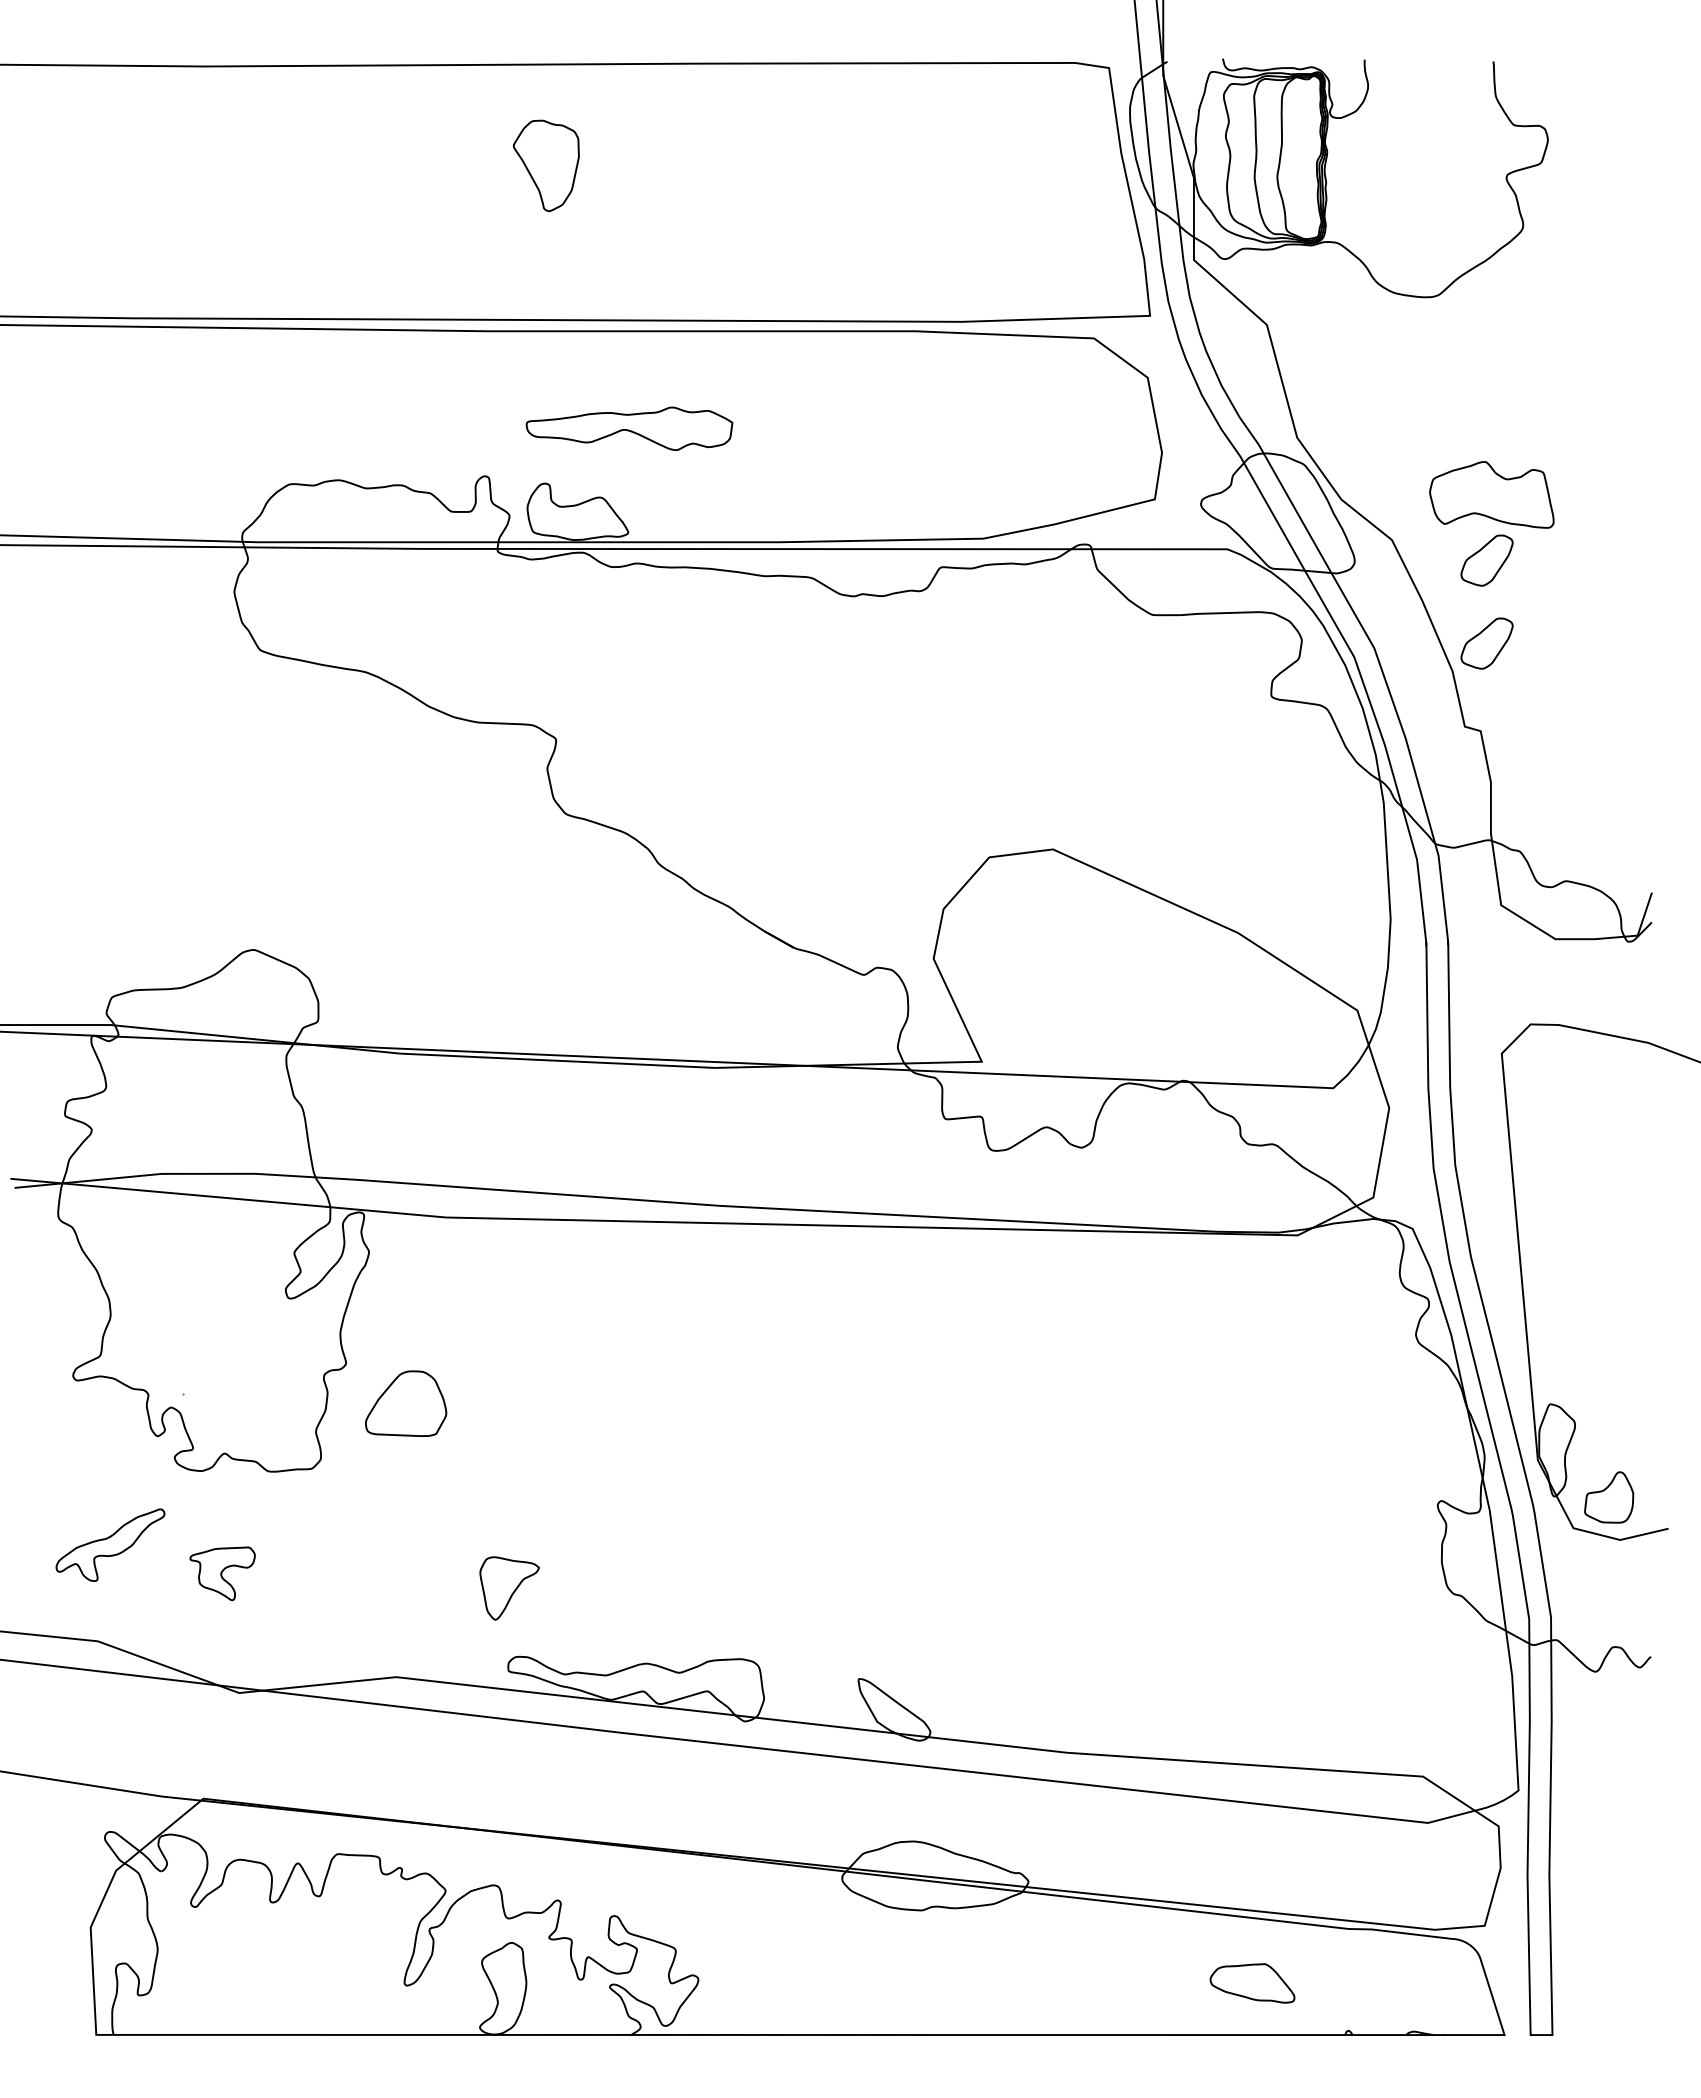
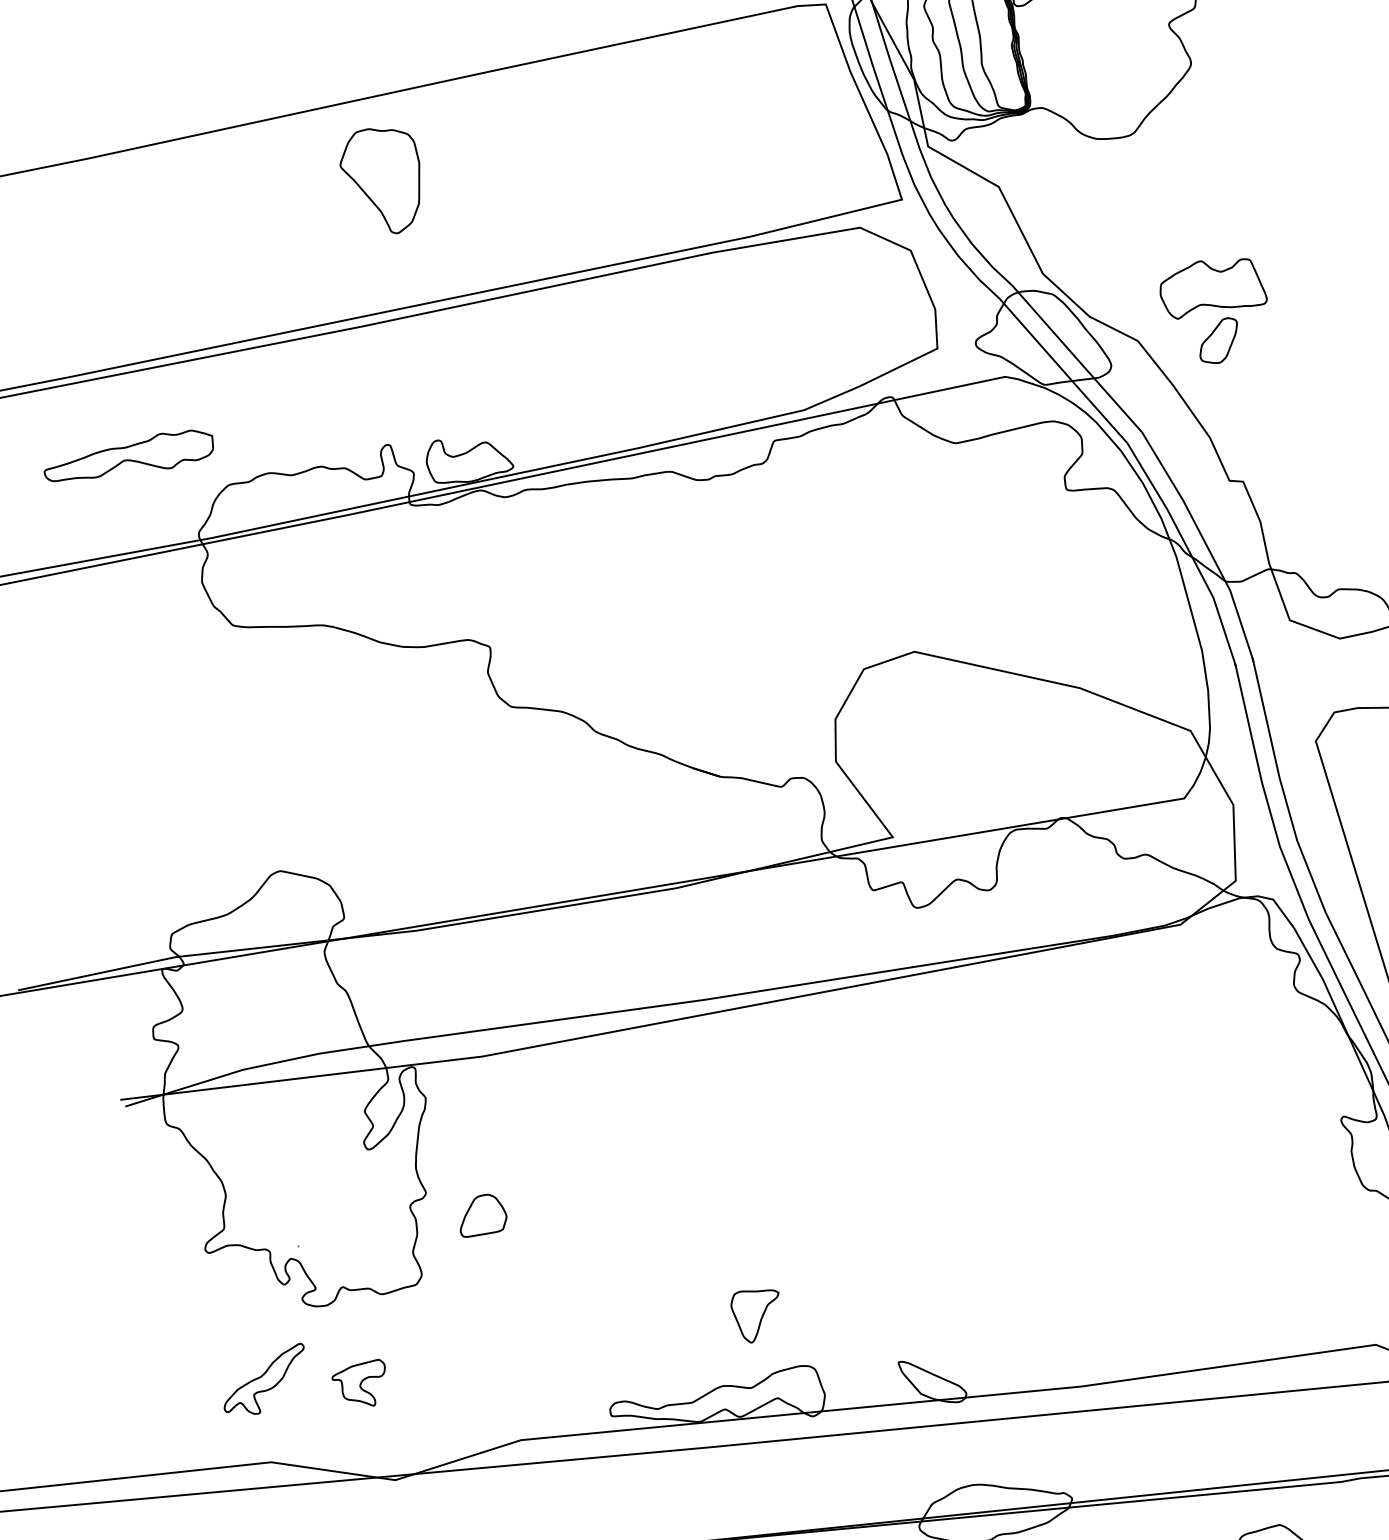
part: (546, 165) -> (383, 180), size x1.43
part: (629, 428) -> (129, 458), moved
part: (1486, 643) -> (1232, 409), removed
part: (405, 1403) -> (481, 1215), size x0.71
part: (509, 1588) -> (758, 1314), moved

